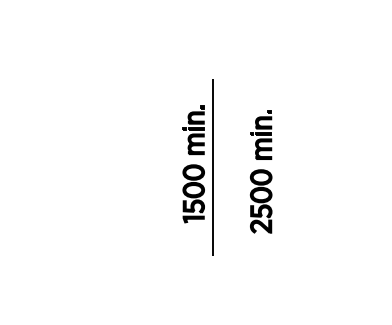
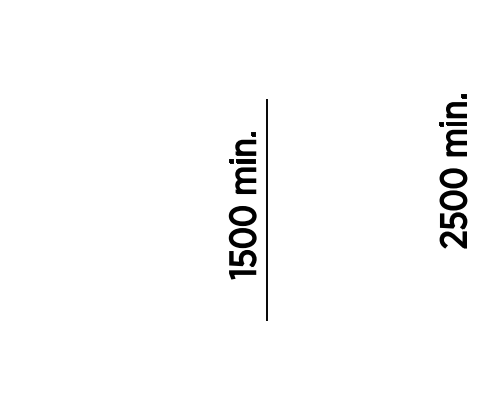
part: (261, 171) -> (453, 170), moved

